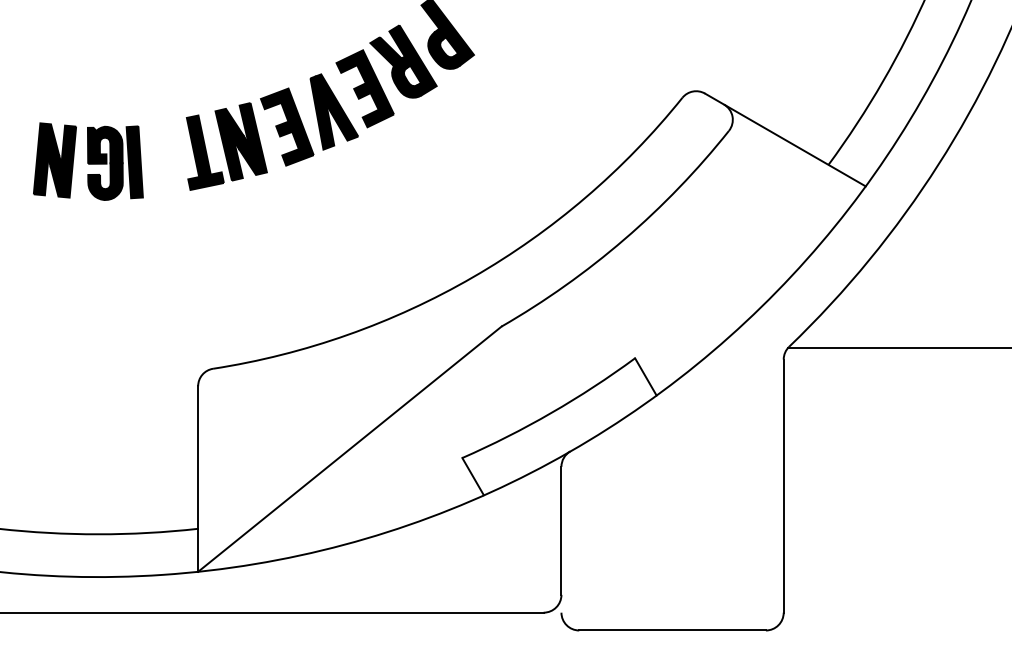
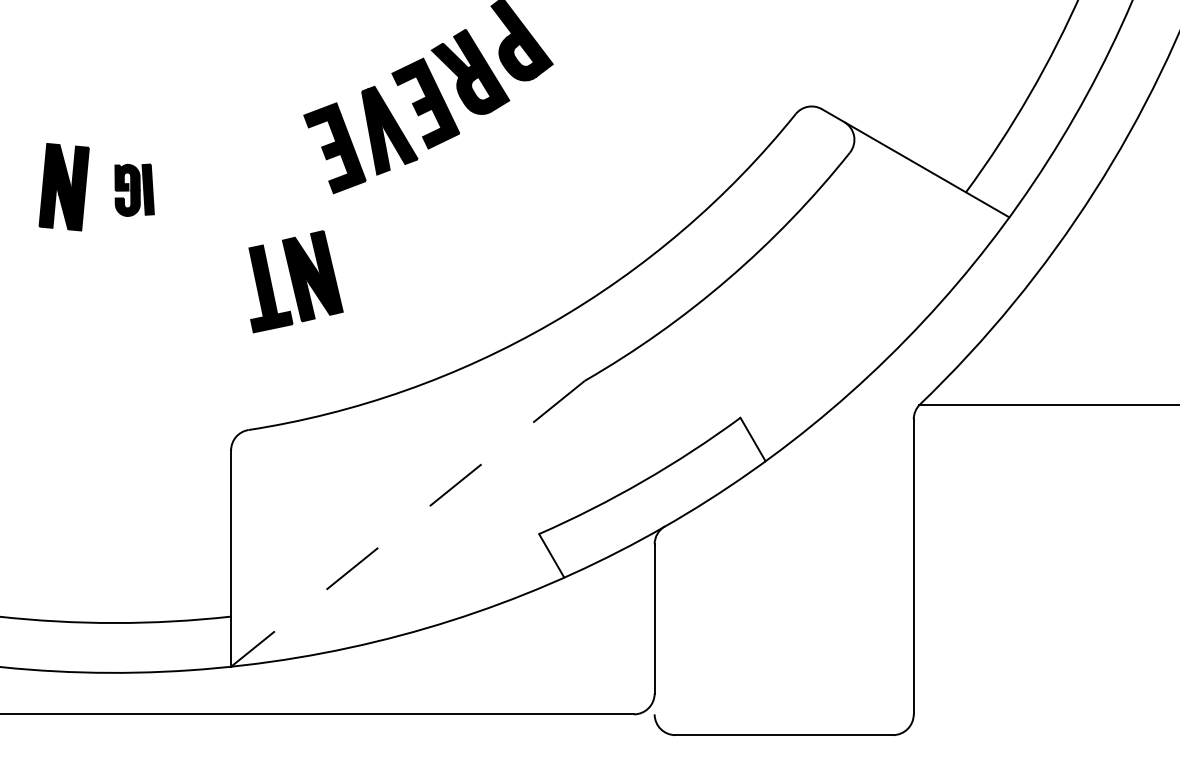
part: (226, 146) -> (295, 281), moved
part: (115, 162) -> (134, 189), size x0.6
line: (349, 449) -> (407, 524), solid -> dashed

